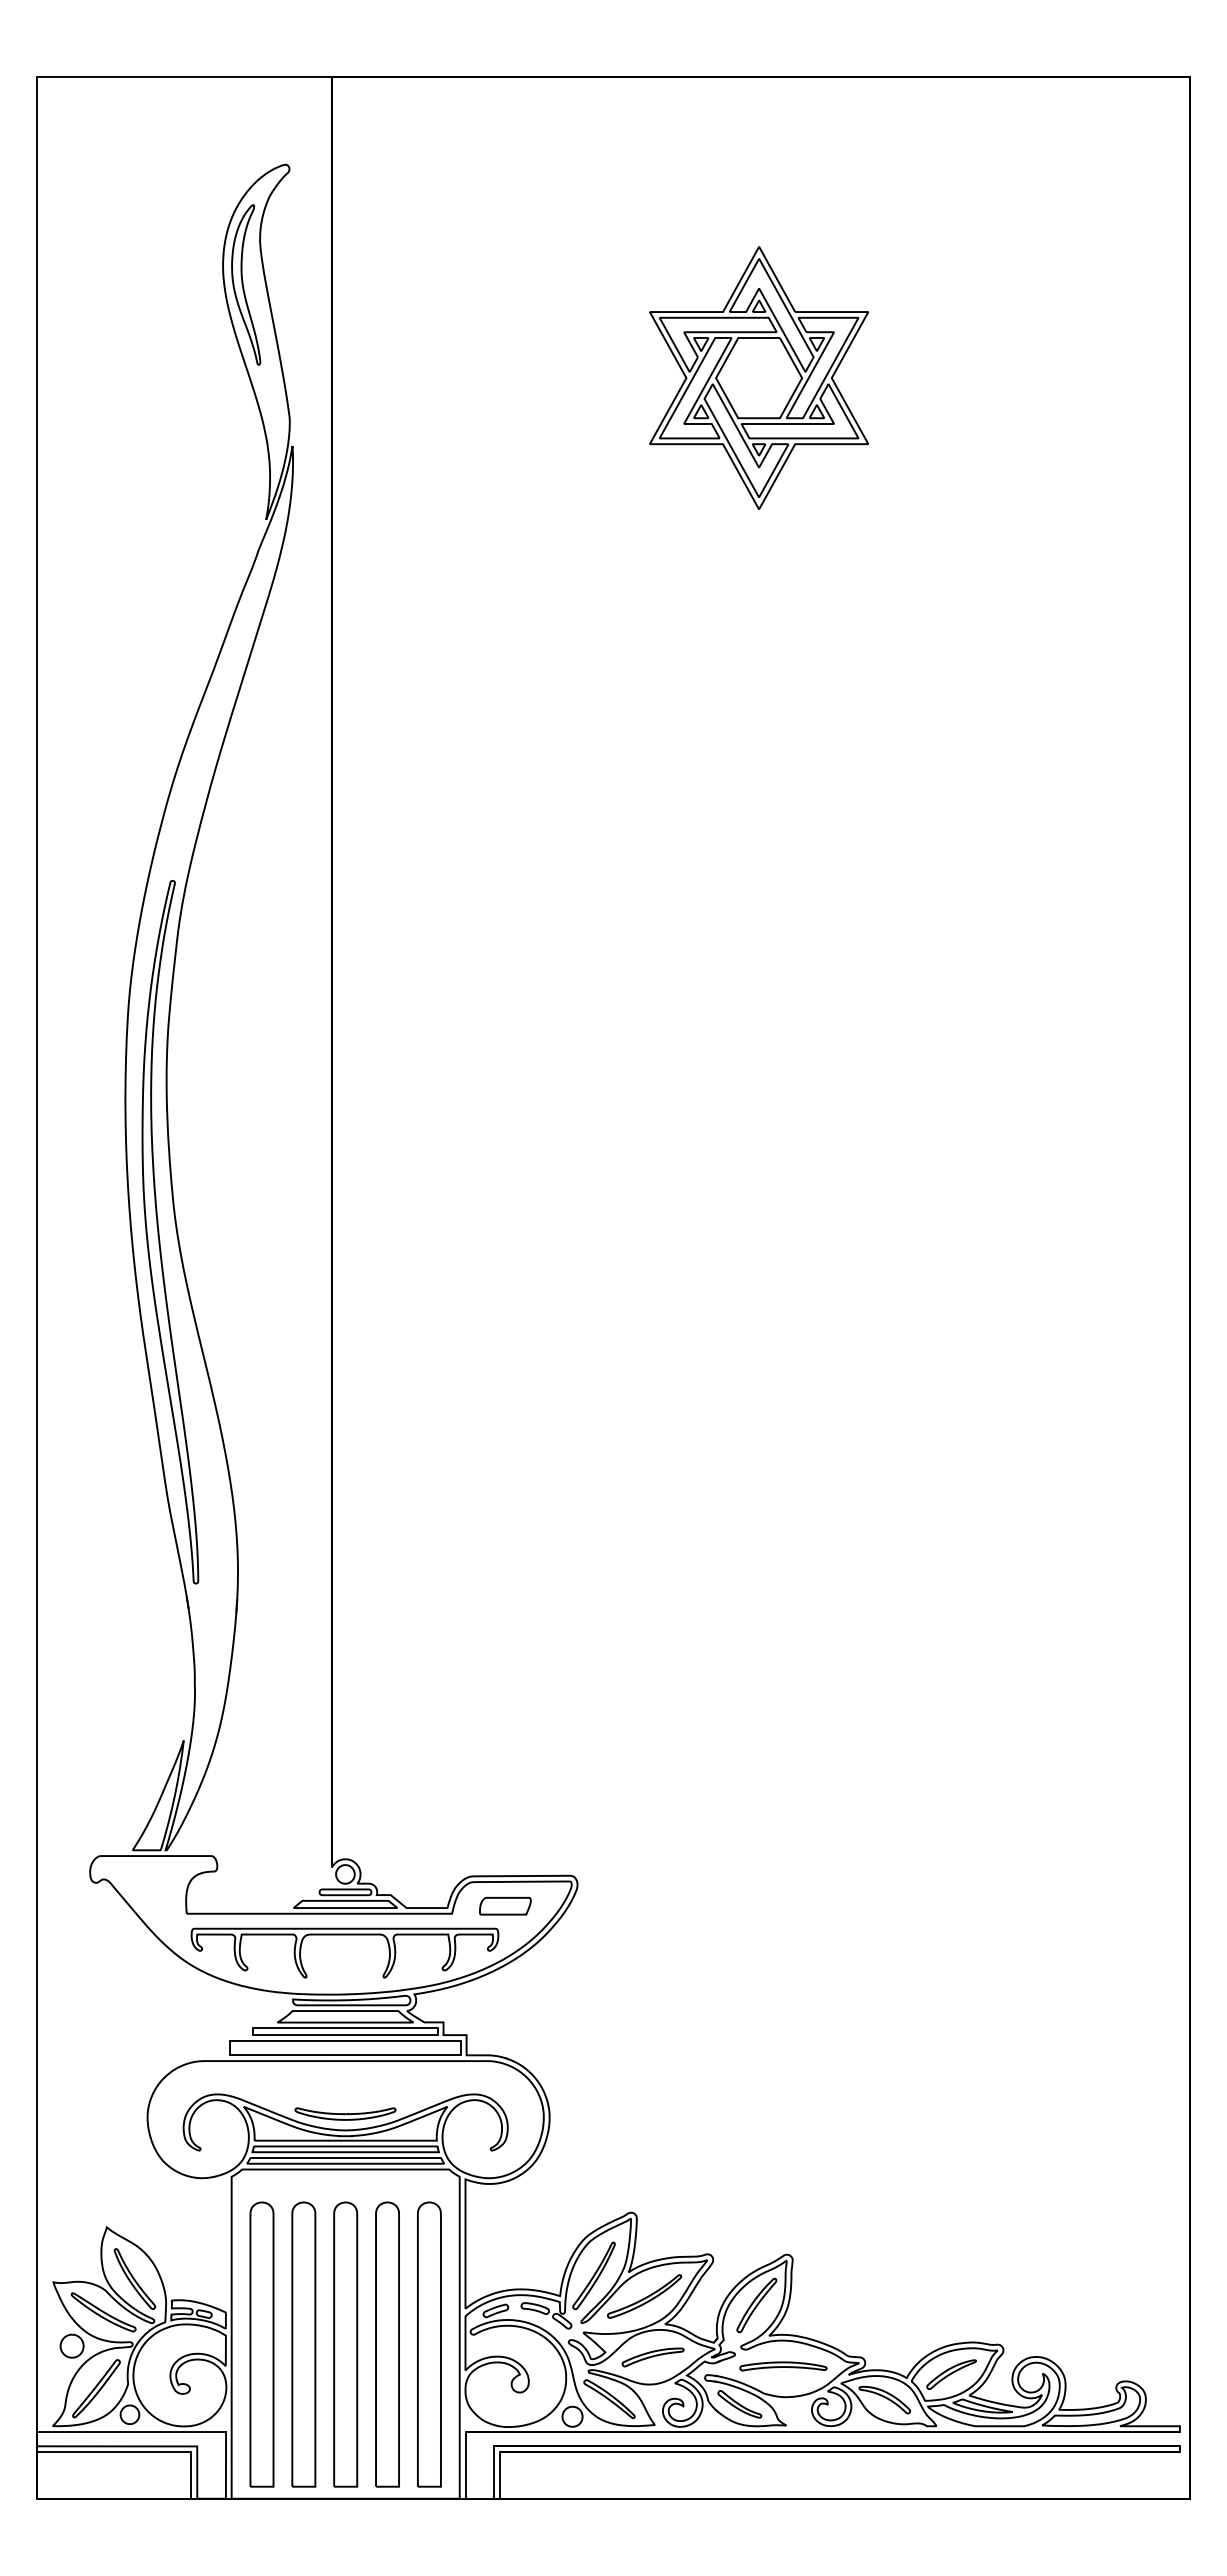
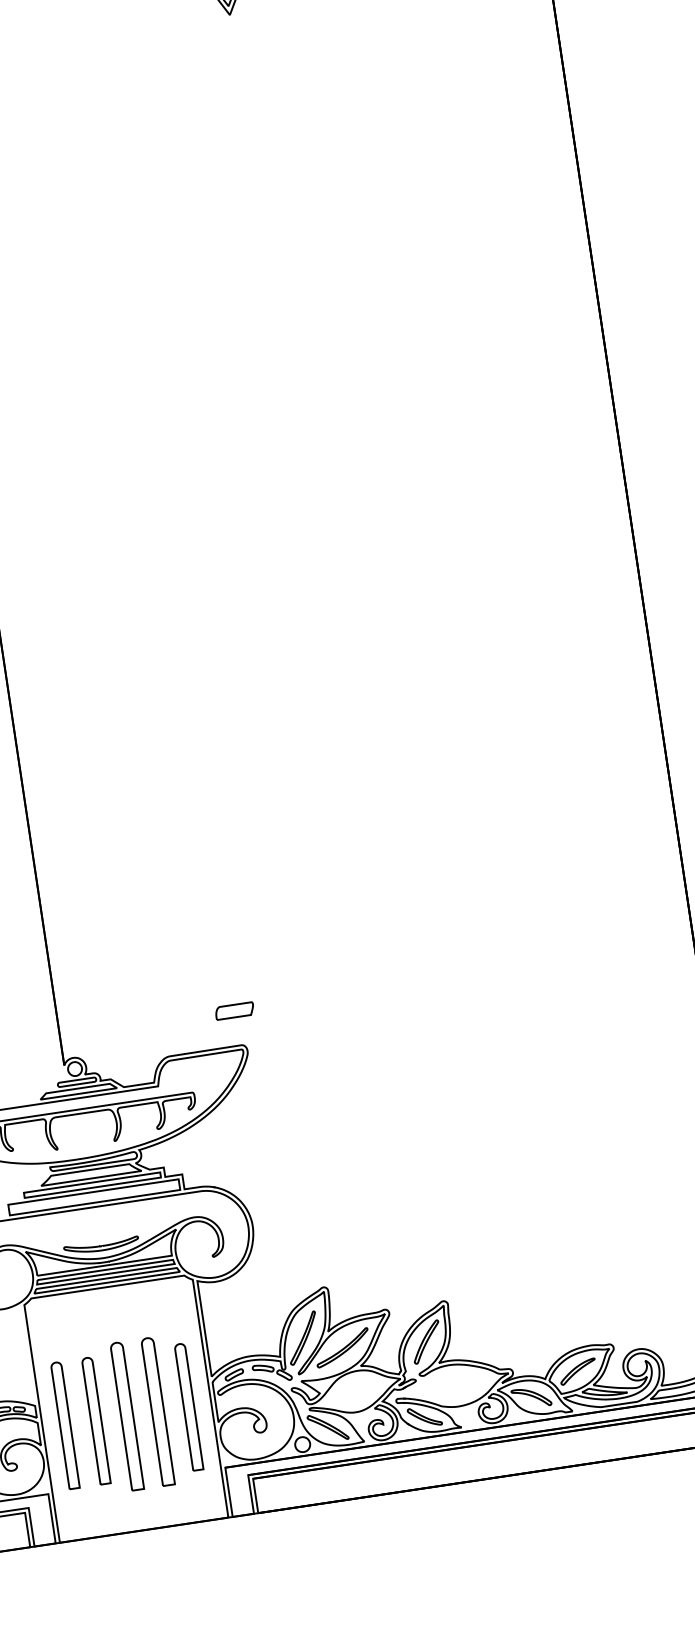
part: (505, 1906) -> (234, 1011), moved
part: (261, 2344) -> (64, 1425), size x0.6
part: (303, 2344) -> (95, 1420), size x0.6
part: (345, 2344) -> (126, 1416), size x0.7
part: (387, 2344) -> (158, 1411), size x0.7
part: (429, 2344) -> (189, 1407), size x0.6
part: (652, 2357) -> (355, 1392), removed
part: (783, 2366) -> (452, 1384), removed

